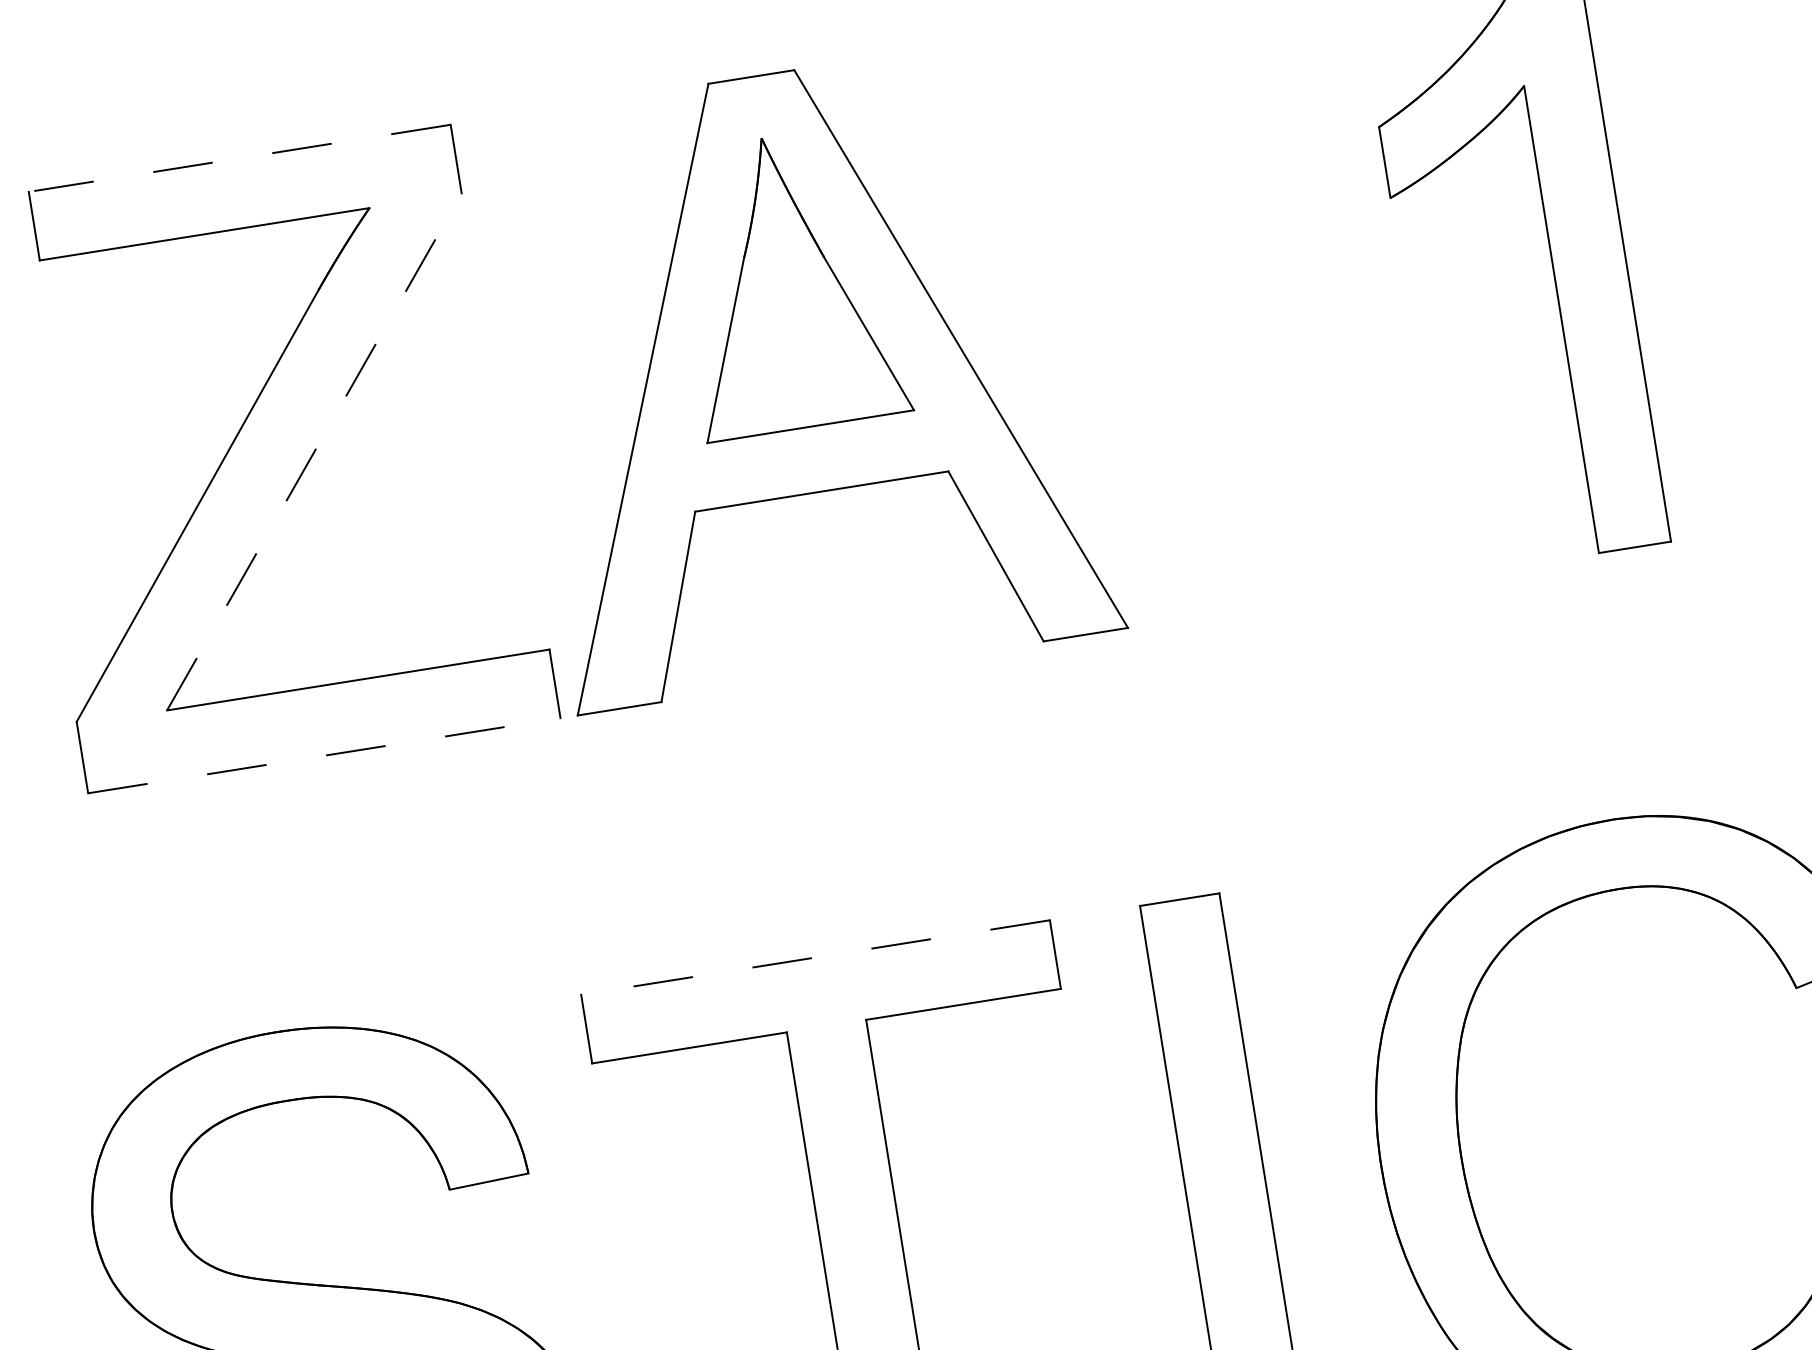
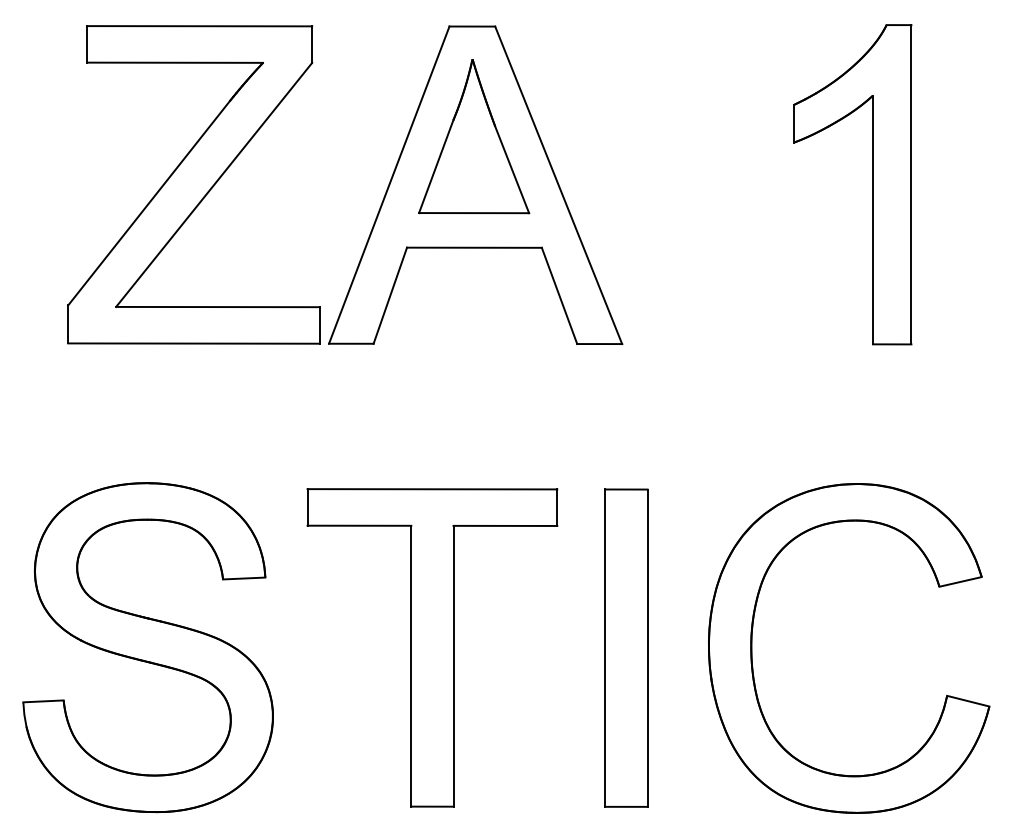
line: (239, 158) -> (199, 26), dashed -> solid
line: (314, 450) -> (214, 184), dashed -> solid
line: (325, 755) -> (194, 343), dashed -> solid
line: (815, 957) -> (432, 489), dashed -> solid

